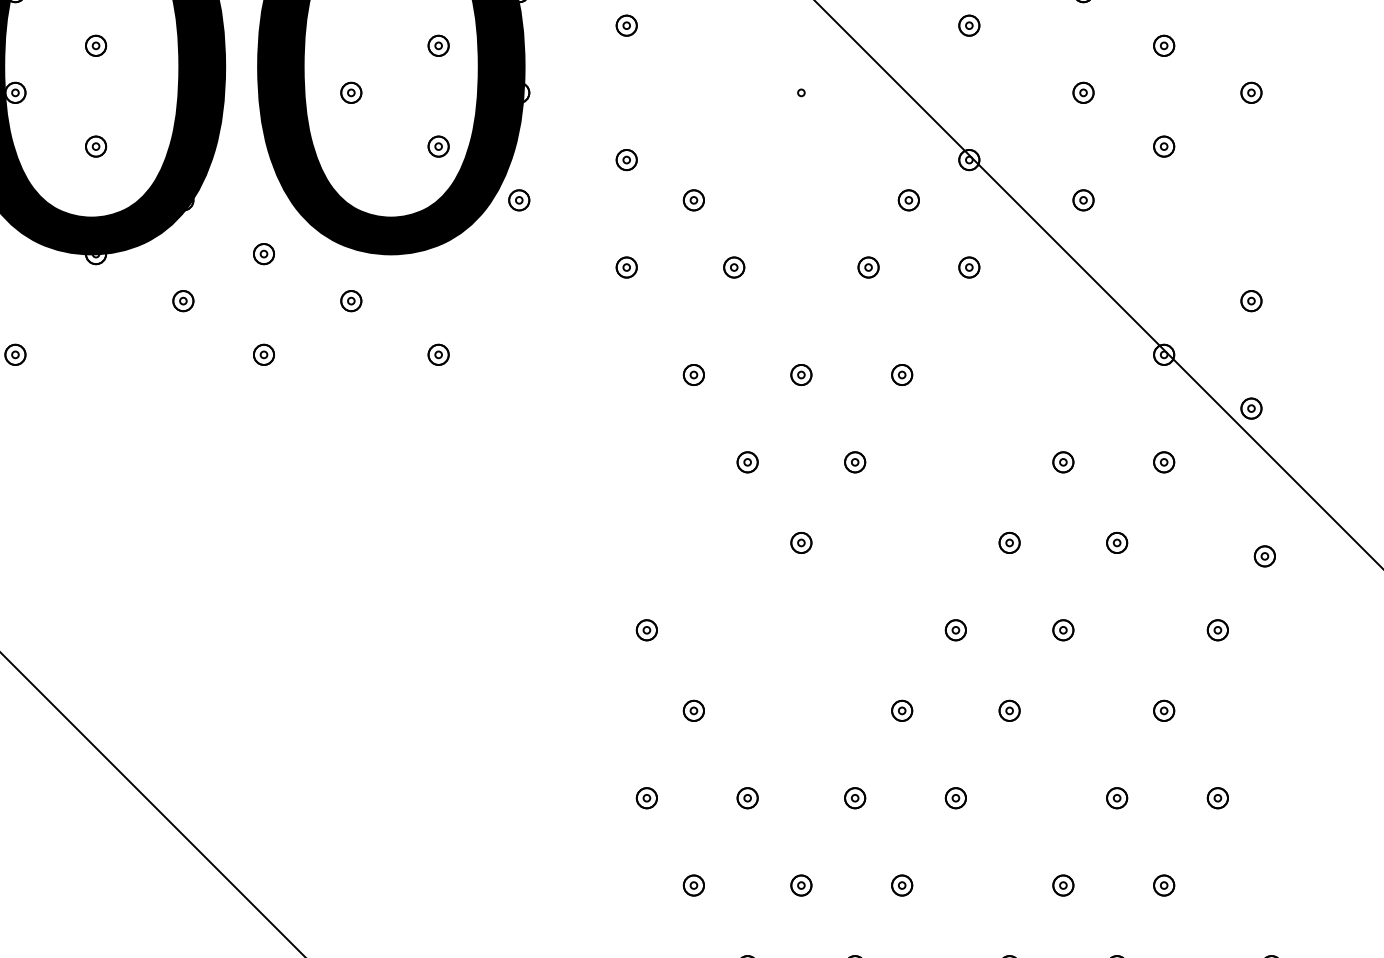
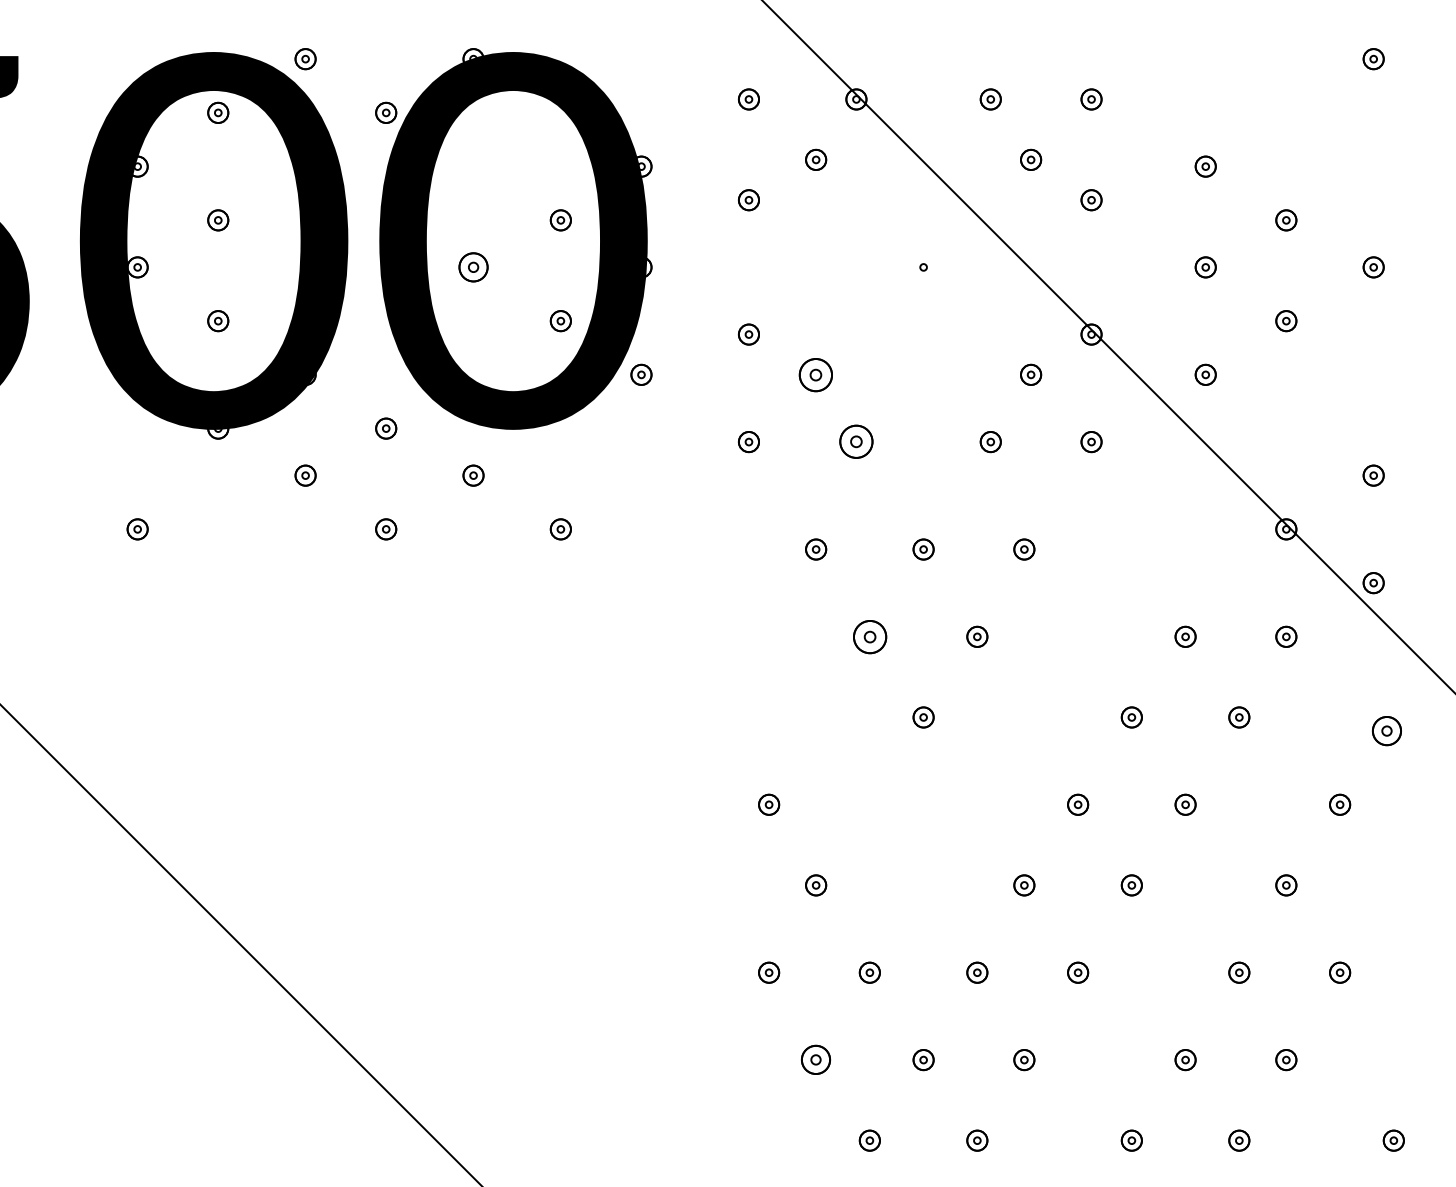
part: (351, 92) -> (473, 267), size x1.4
part: (694, 199) -> (816, 374), size x1.6
part: (734, 267) -> (856, 442), size x1.6
part: (747, 461) -> (869, 636), size x1.6
part: (1265, 555) -> (1387, 730), size x1.4
part: (694, 885) -> (816, 1060), size x1.4

